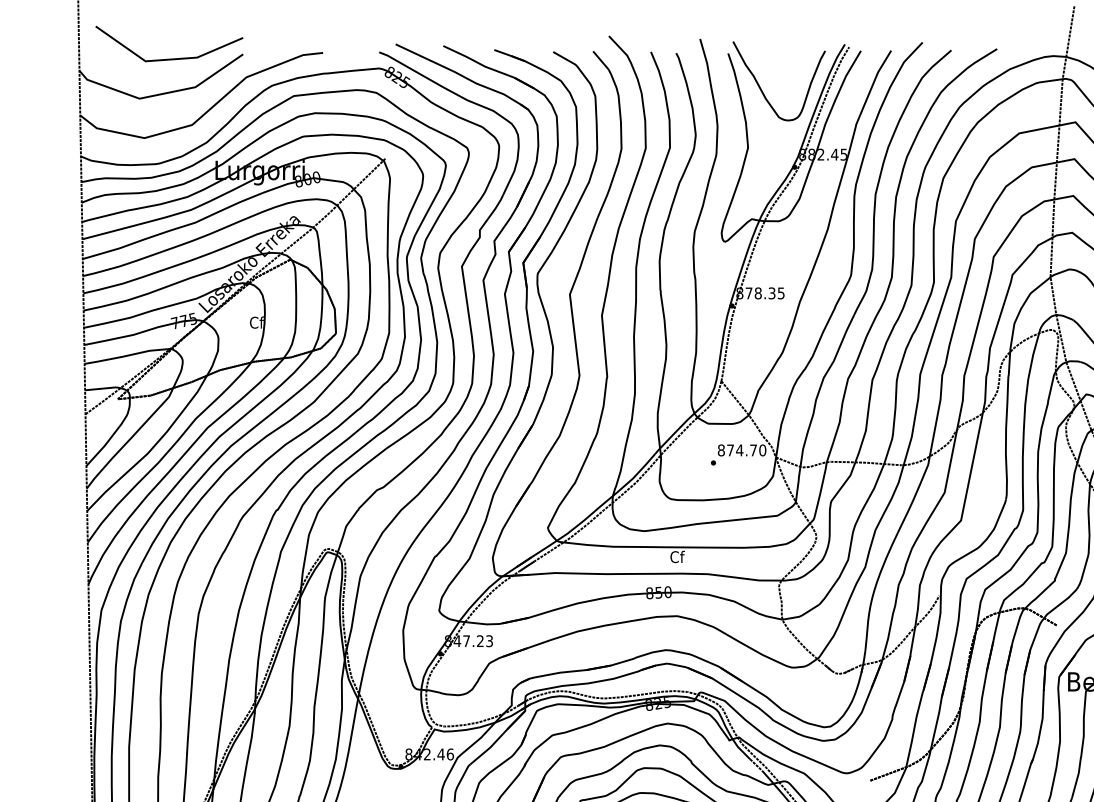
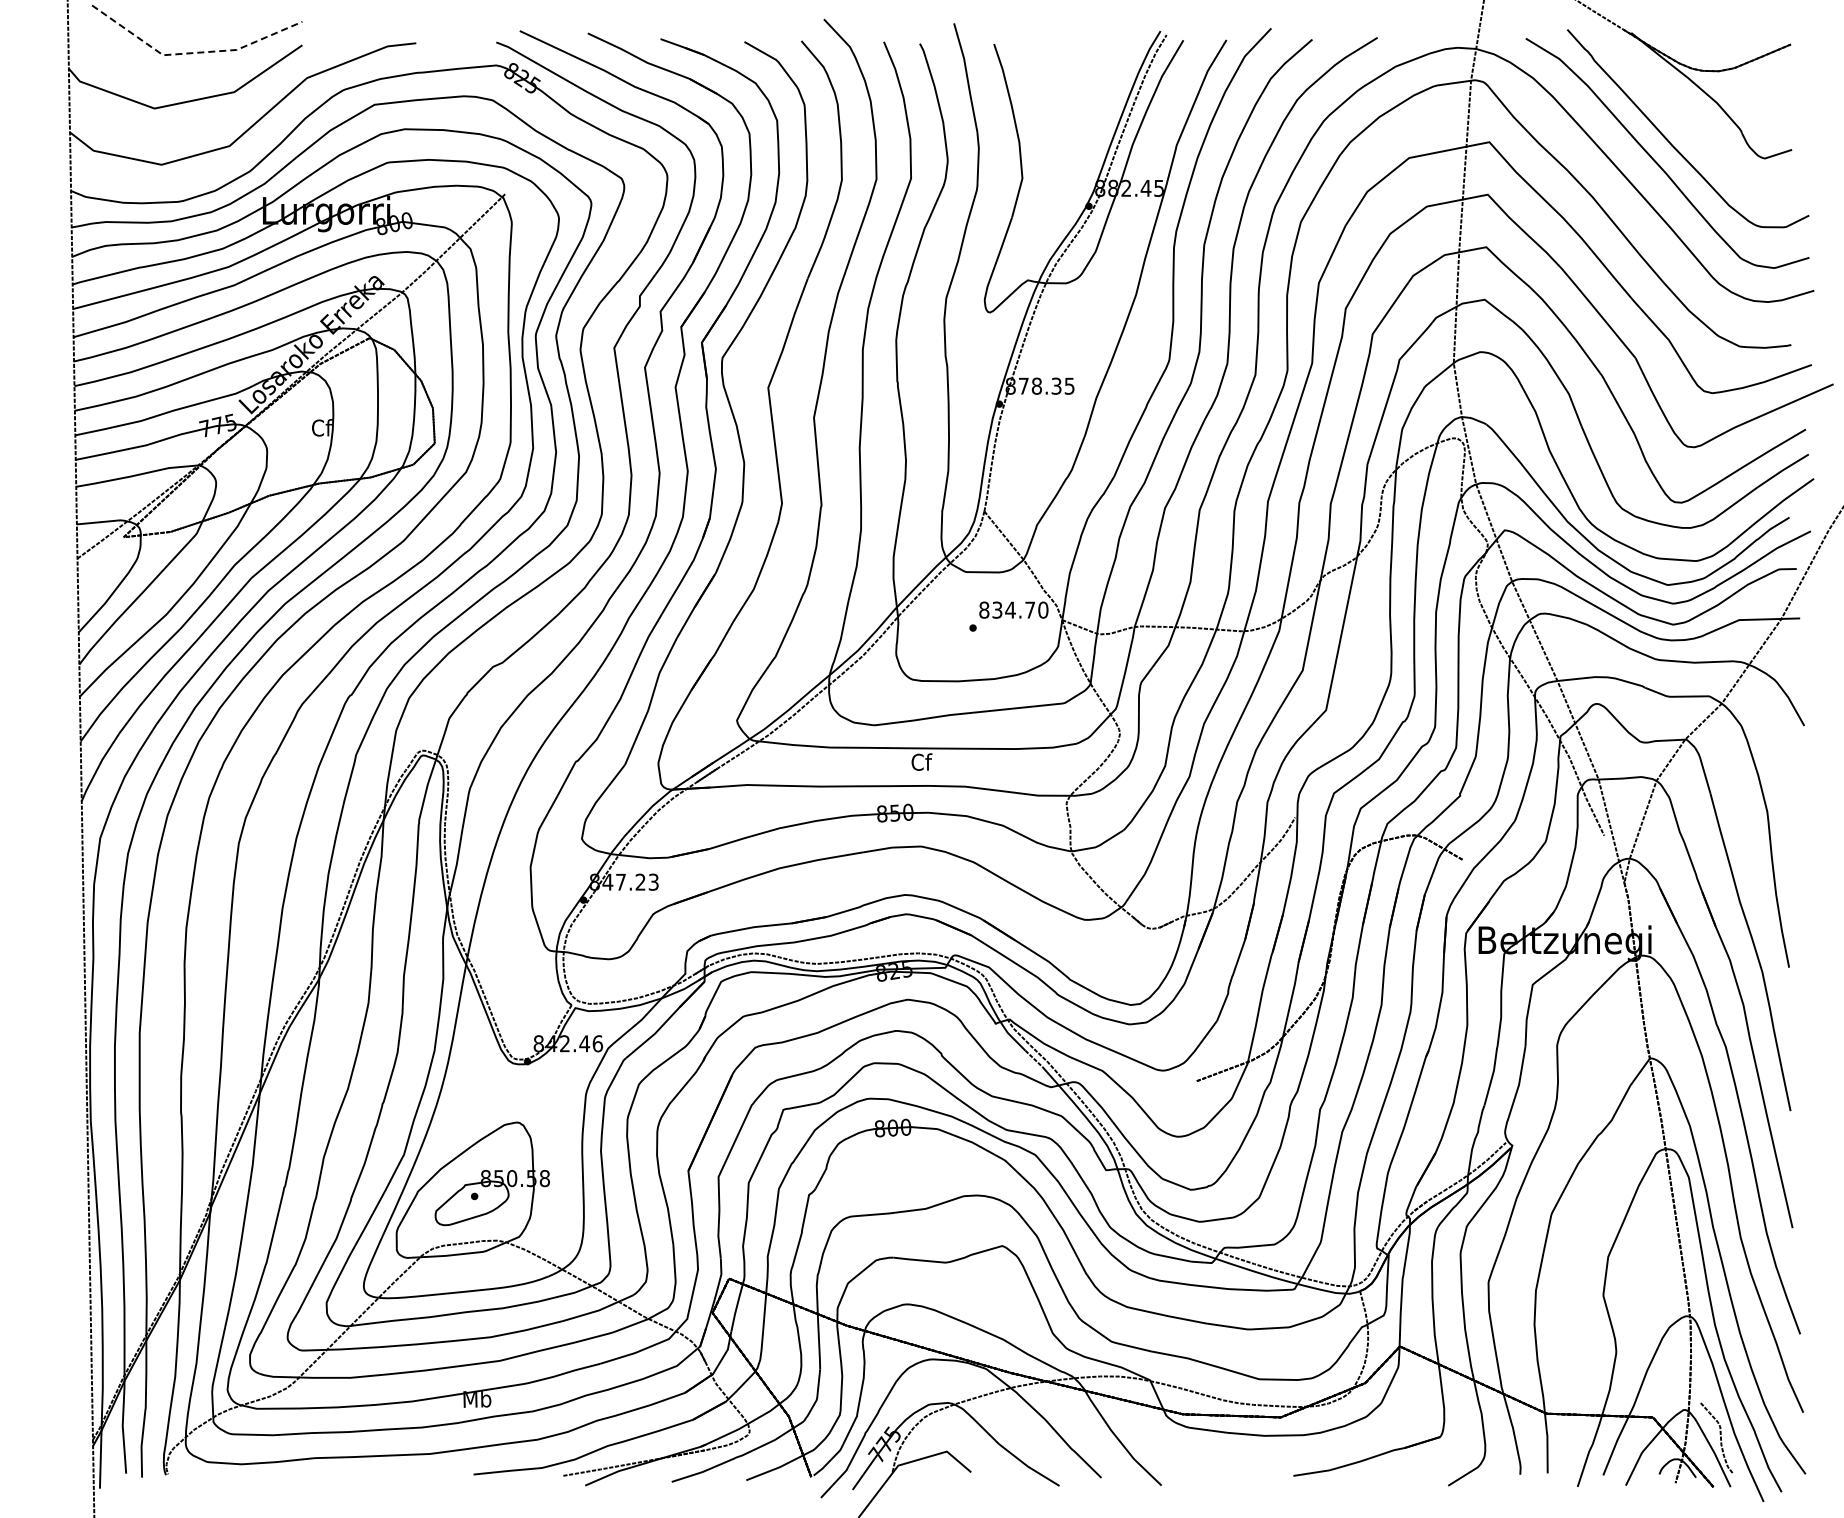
line: (166, 60) -> (192, 53), solid -> dashed
curve: (762, 90) -> (1042, 96), removed
text: (730, 449) -> (997, 609), 874.70 -> 834.70

